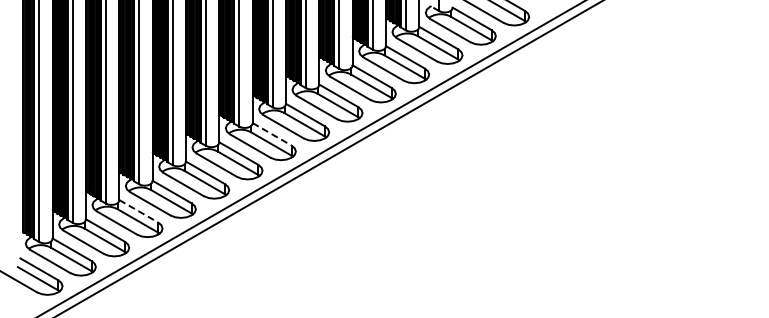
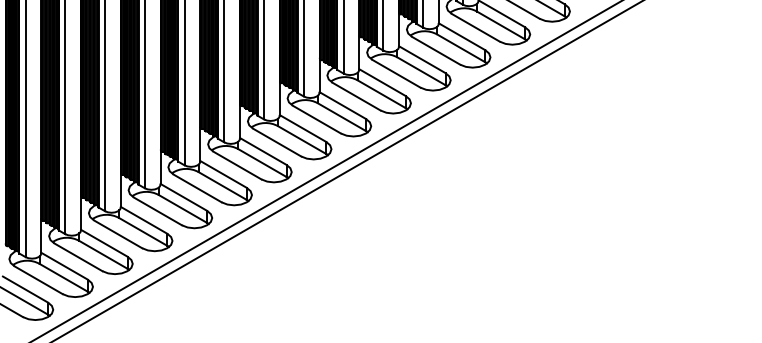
line: (272, 134) -> (303, 128), dashed -> solid
line: (139, 211) -> (144, 220), dashed -> solid

